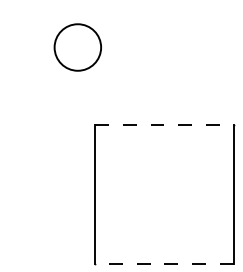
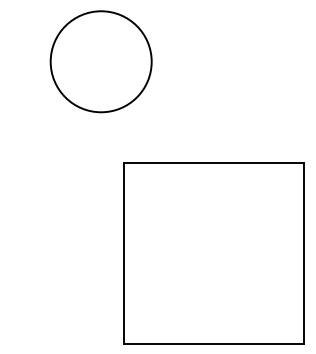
circle: (77, 47) -> (100, 61), size x1.67
line: (164, 125) -> (213, 163), dashed -> solid
line: (163, 263) -> (212, 343), dashed -> solid

